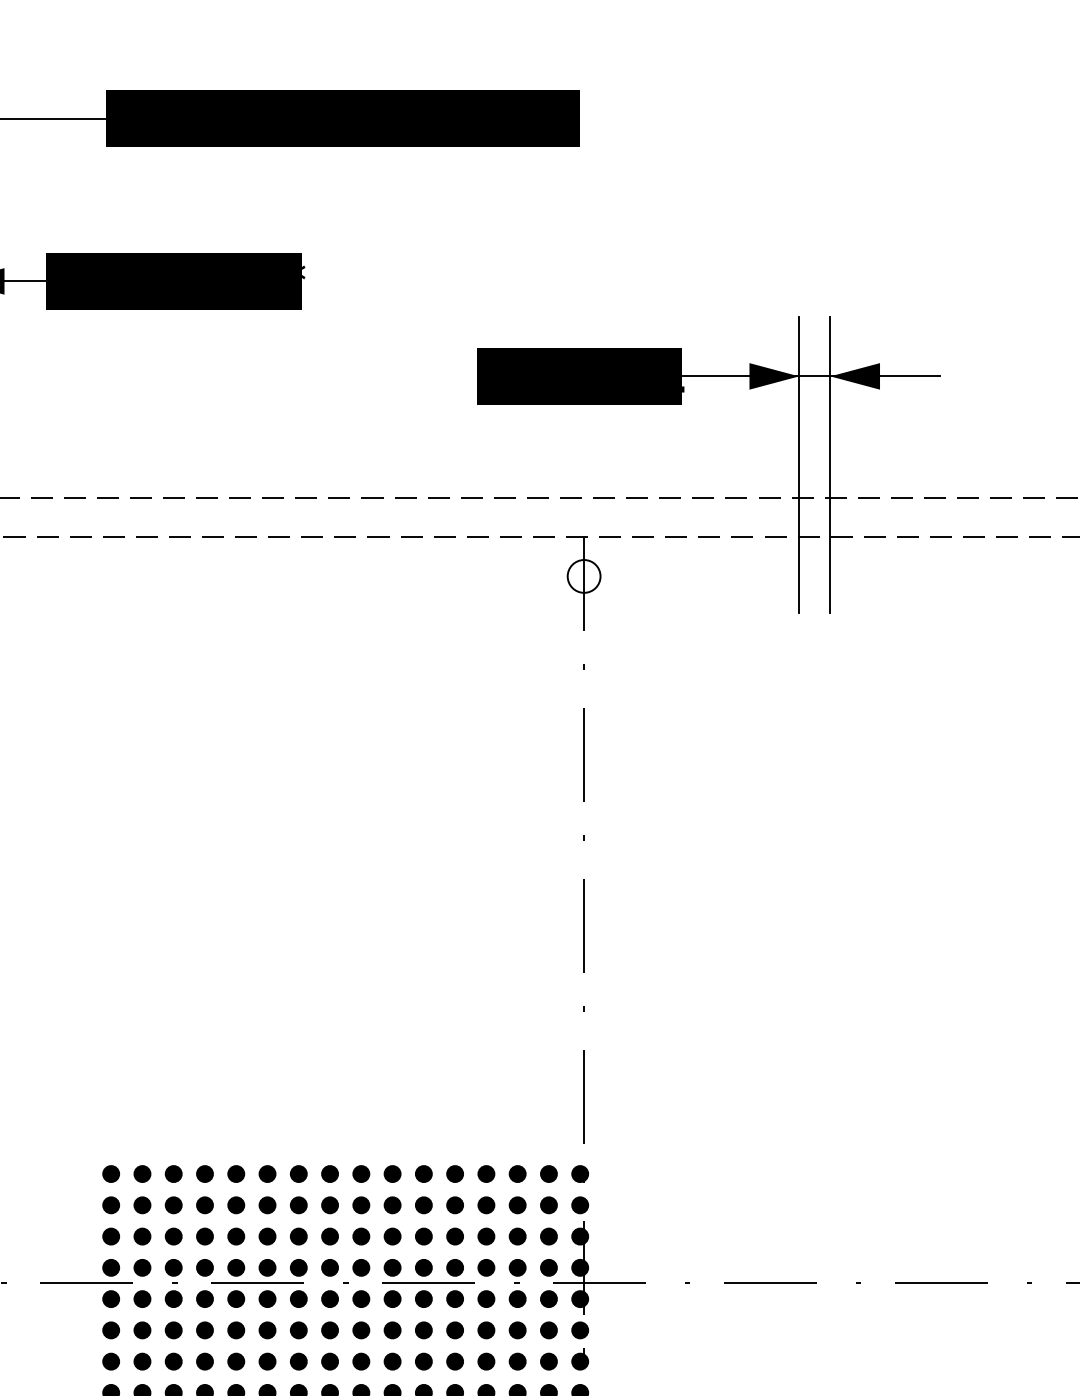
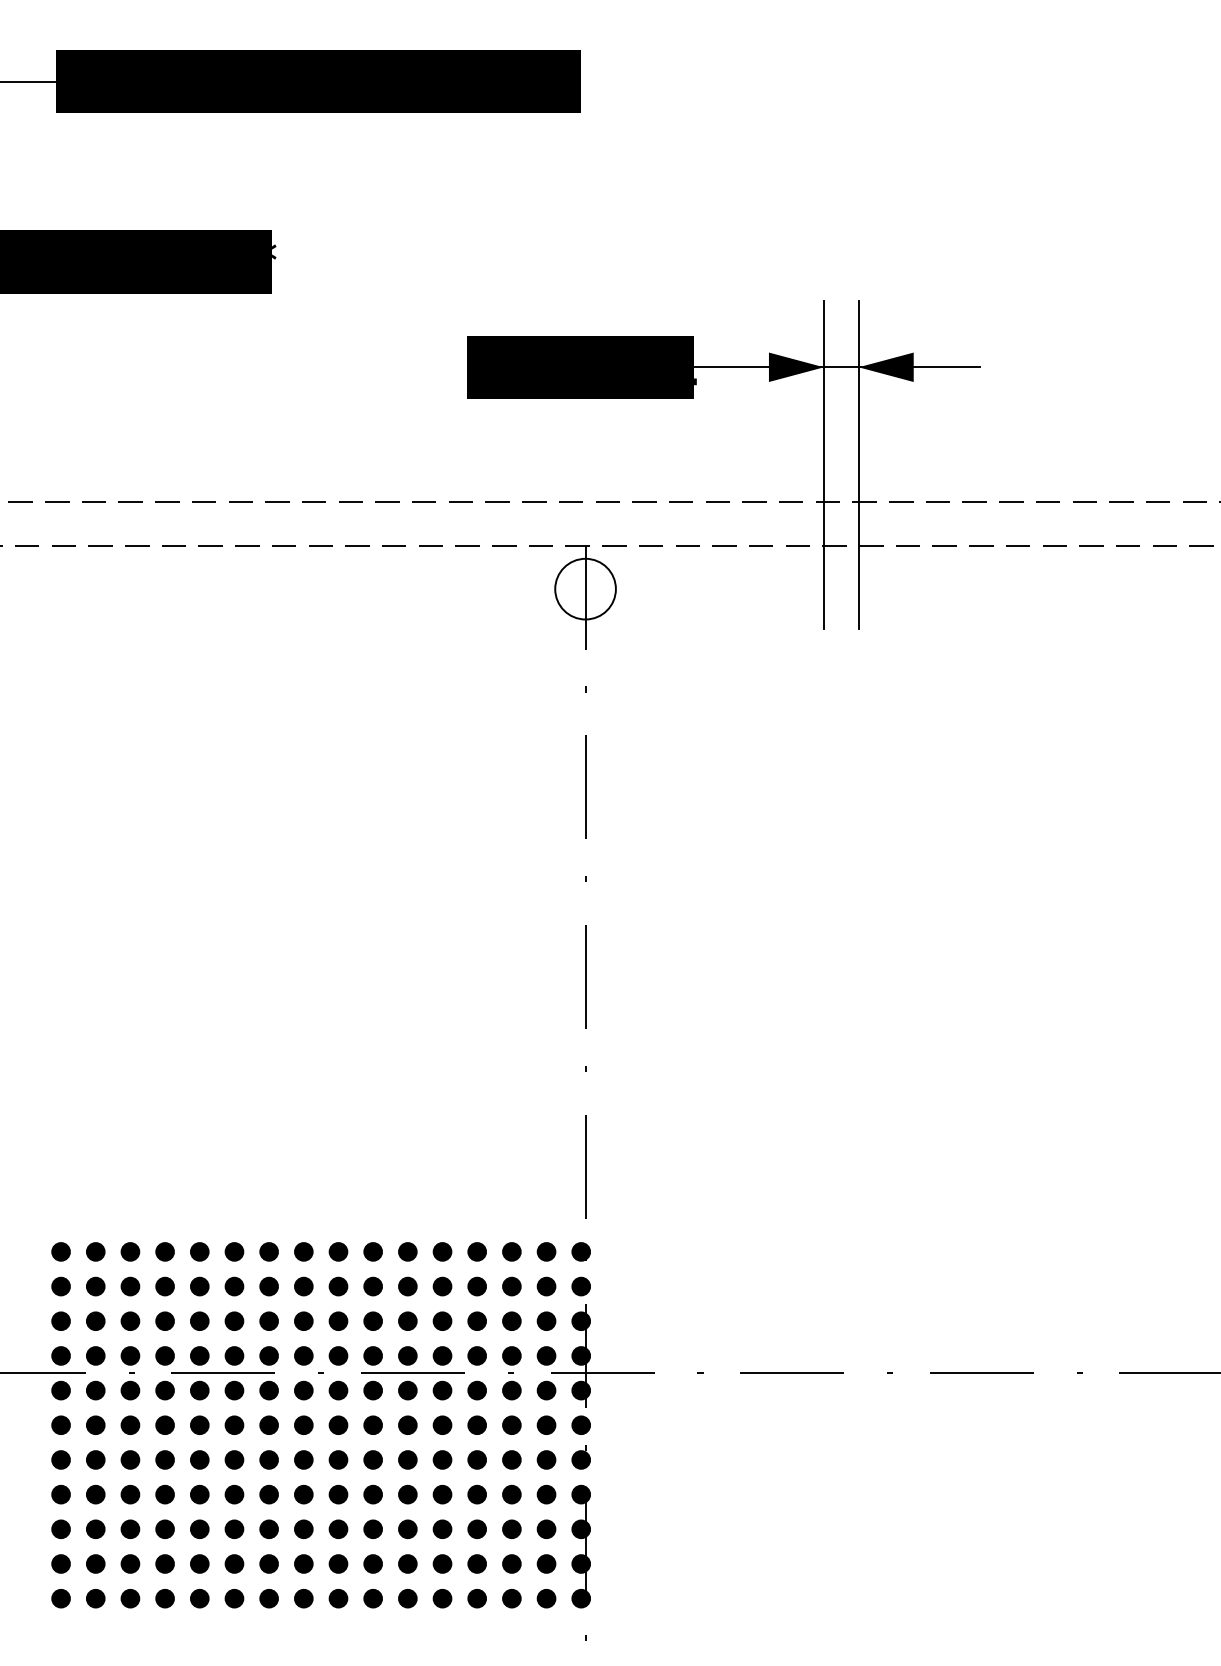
circle: (584, 575) -> (585, 588), size x1.67

